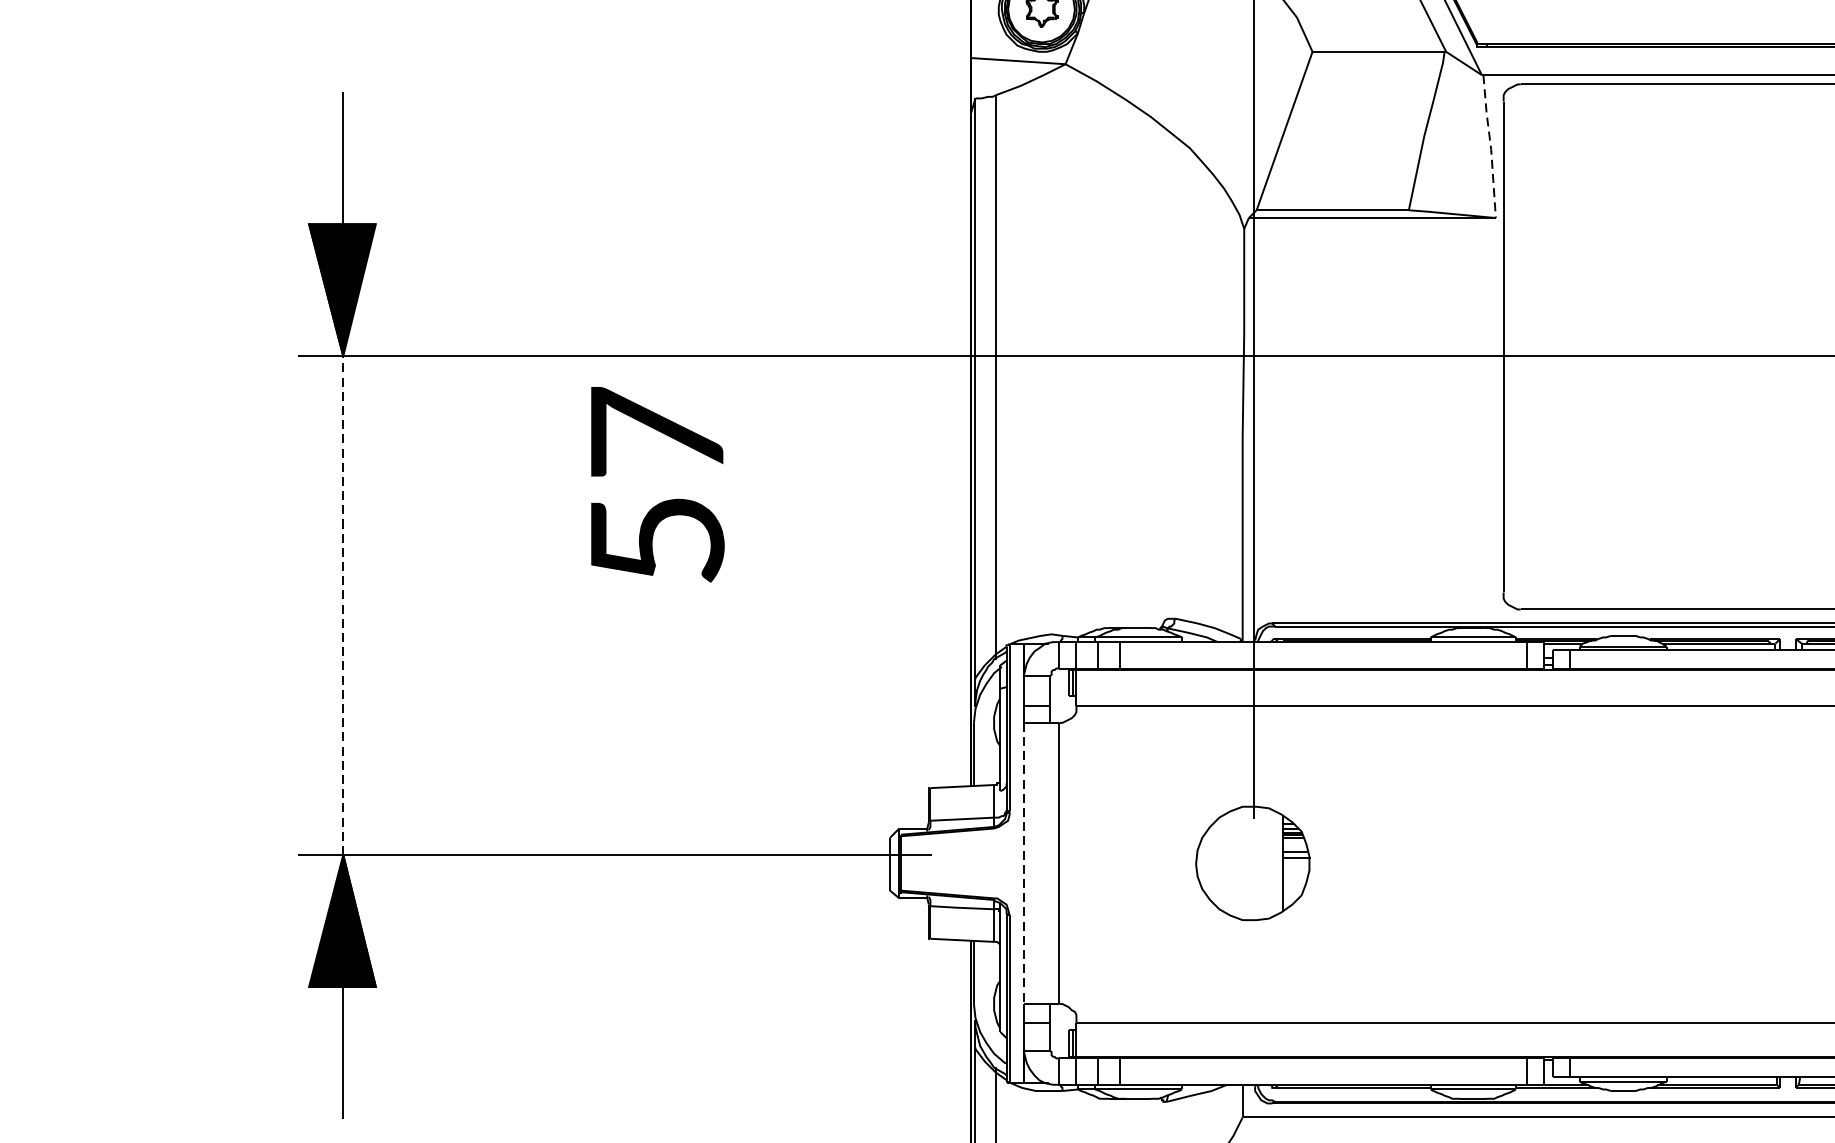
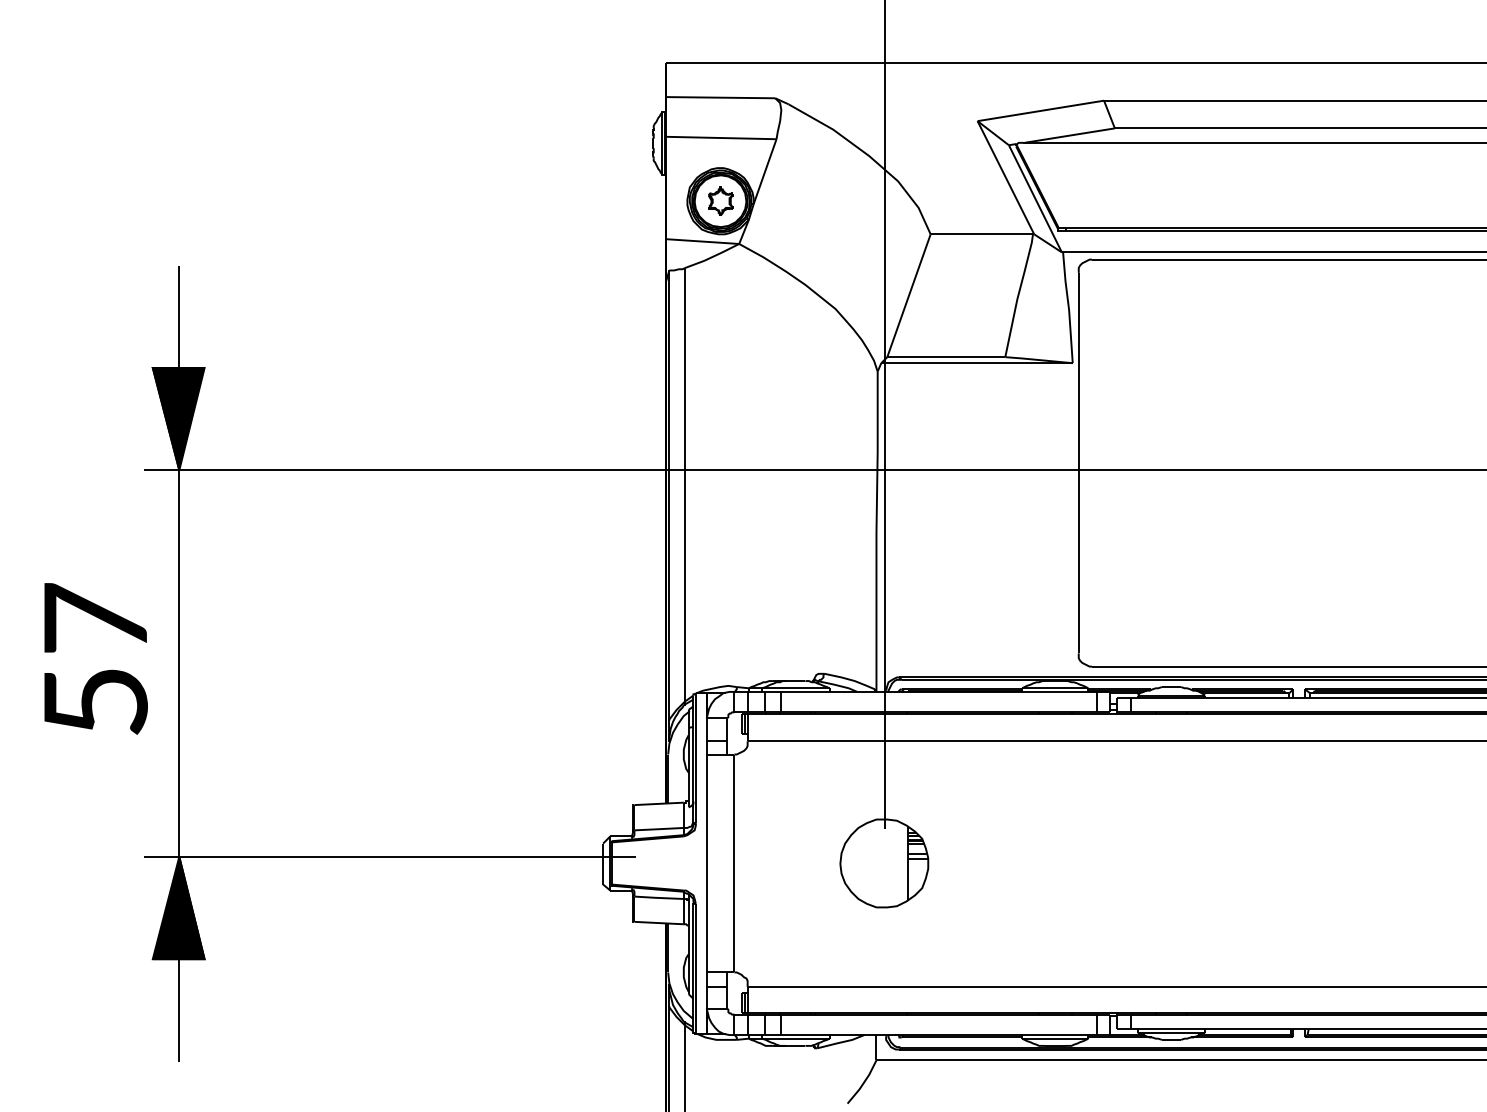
line: (1490, 147) -> (1068, 308), dashed -> solid
text: (656, 484) -> (95, 658), moved
line: (343, 605) -> (179, 663), dashed -> solid
line: (1023, 863) -> (706, 863), dashed -> solid

